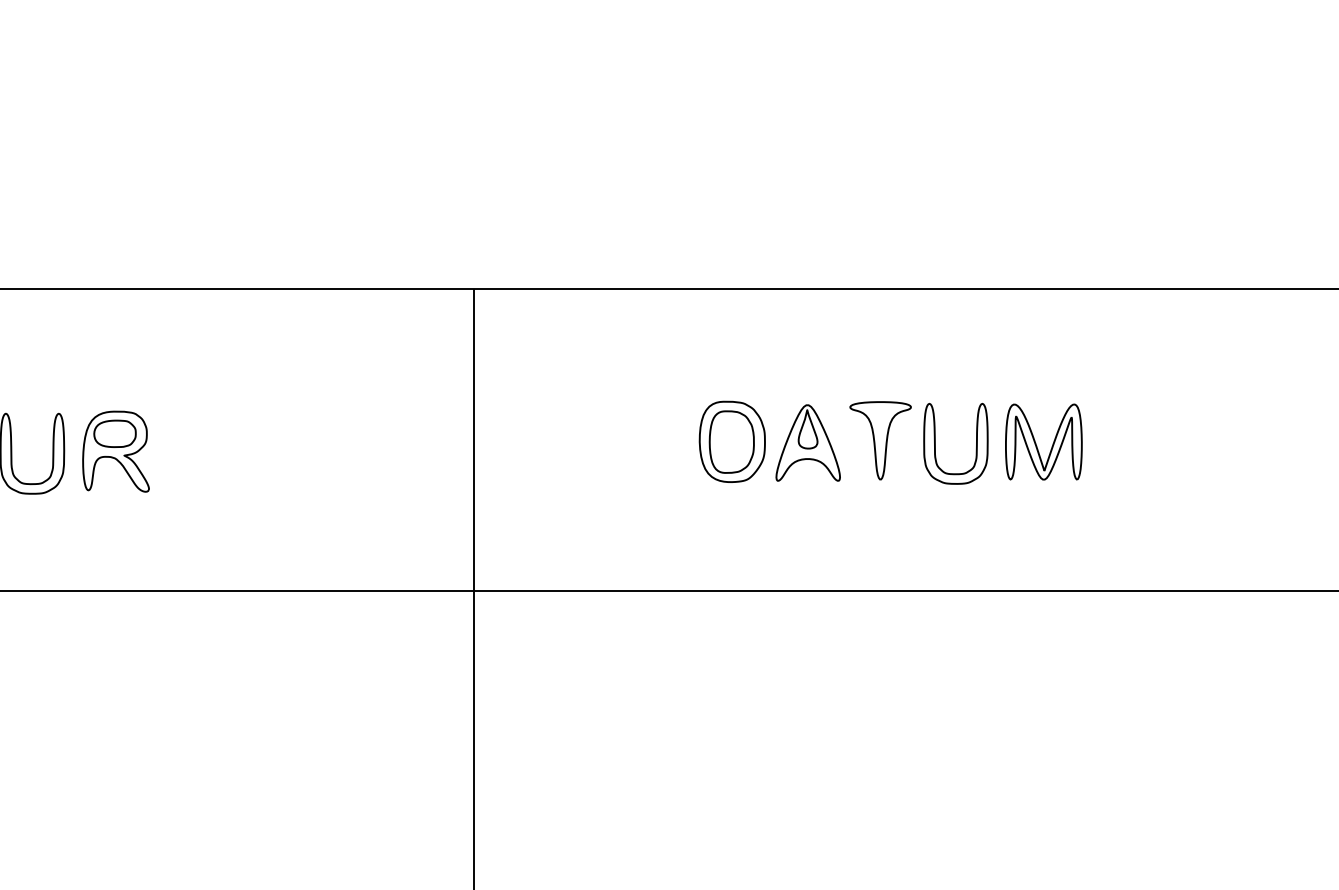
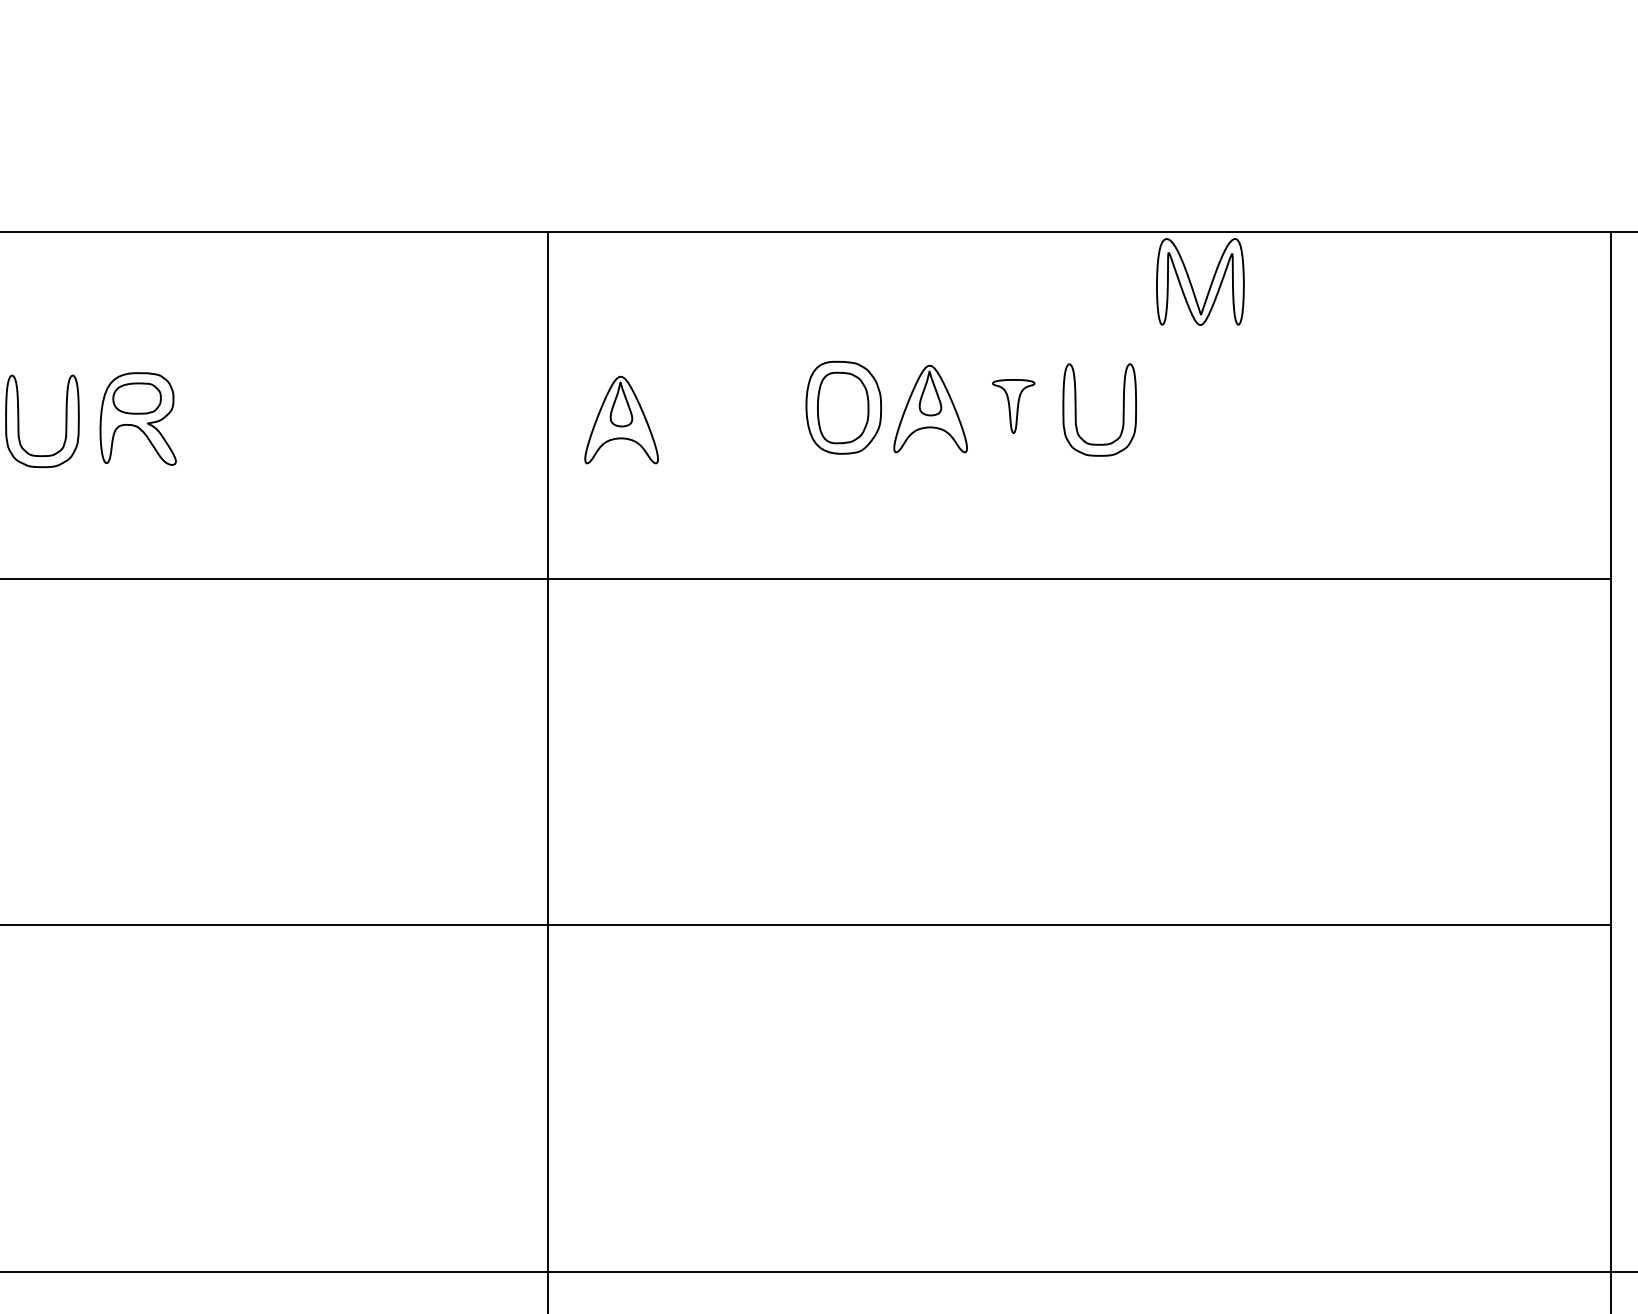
part: (880, 440) -> (1013, 406), size x0.6
part: (1036, 445) -> (1192, 285), moved
part: (538, 453) -> (621, 420), added

